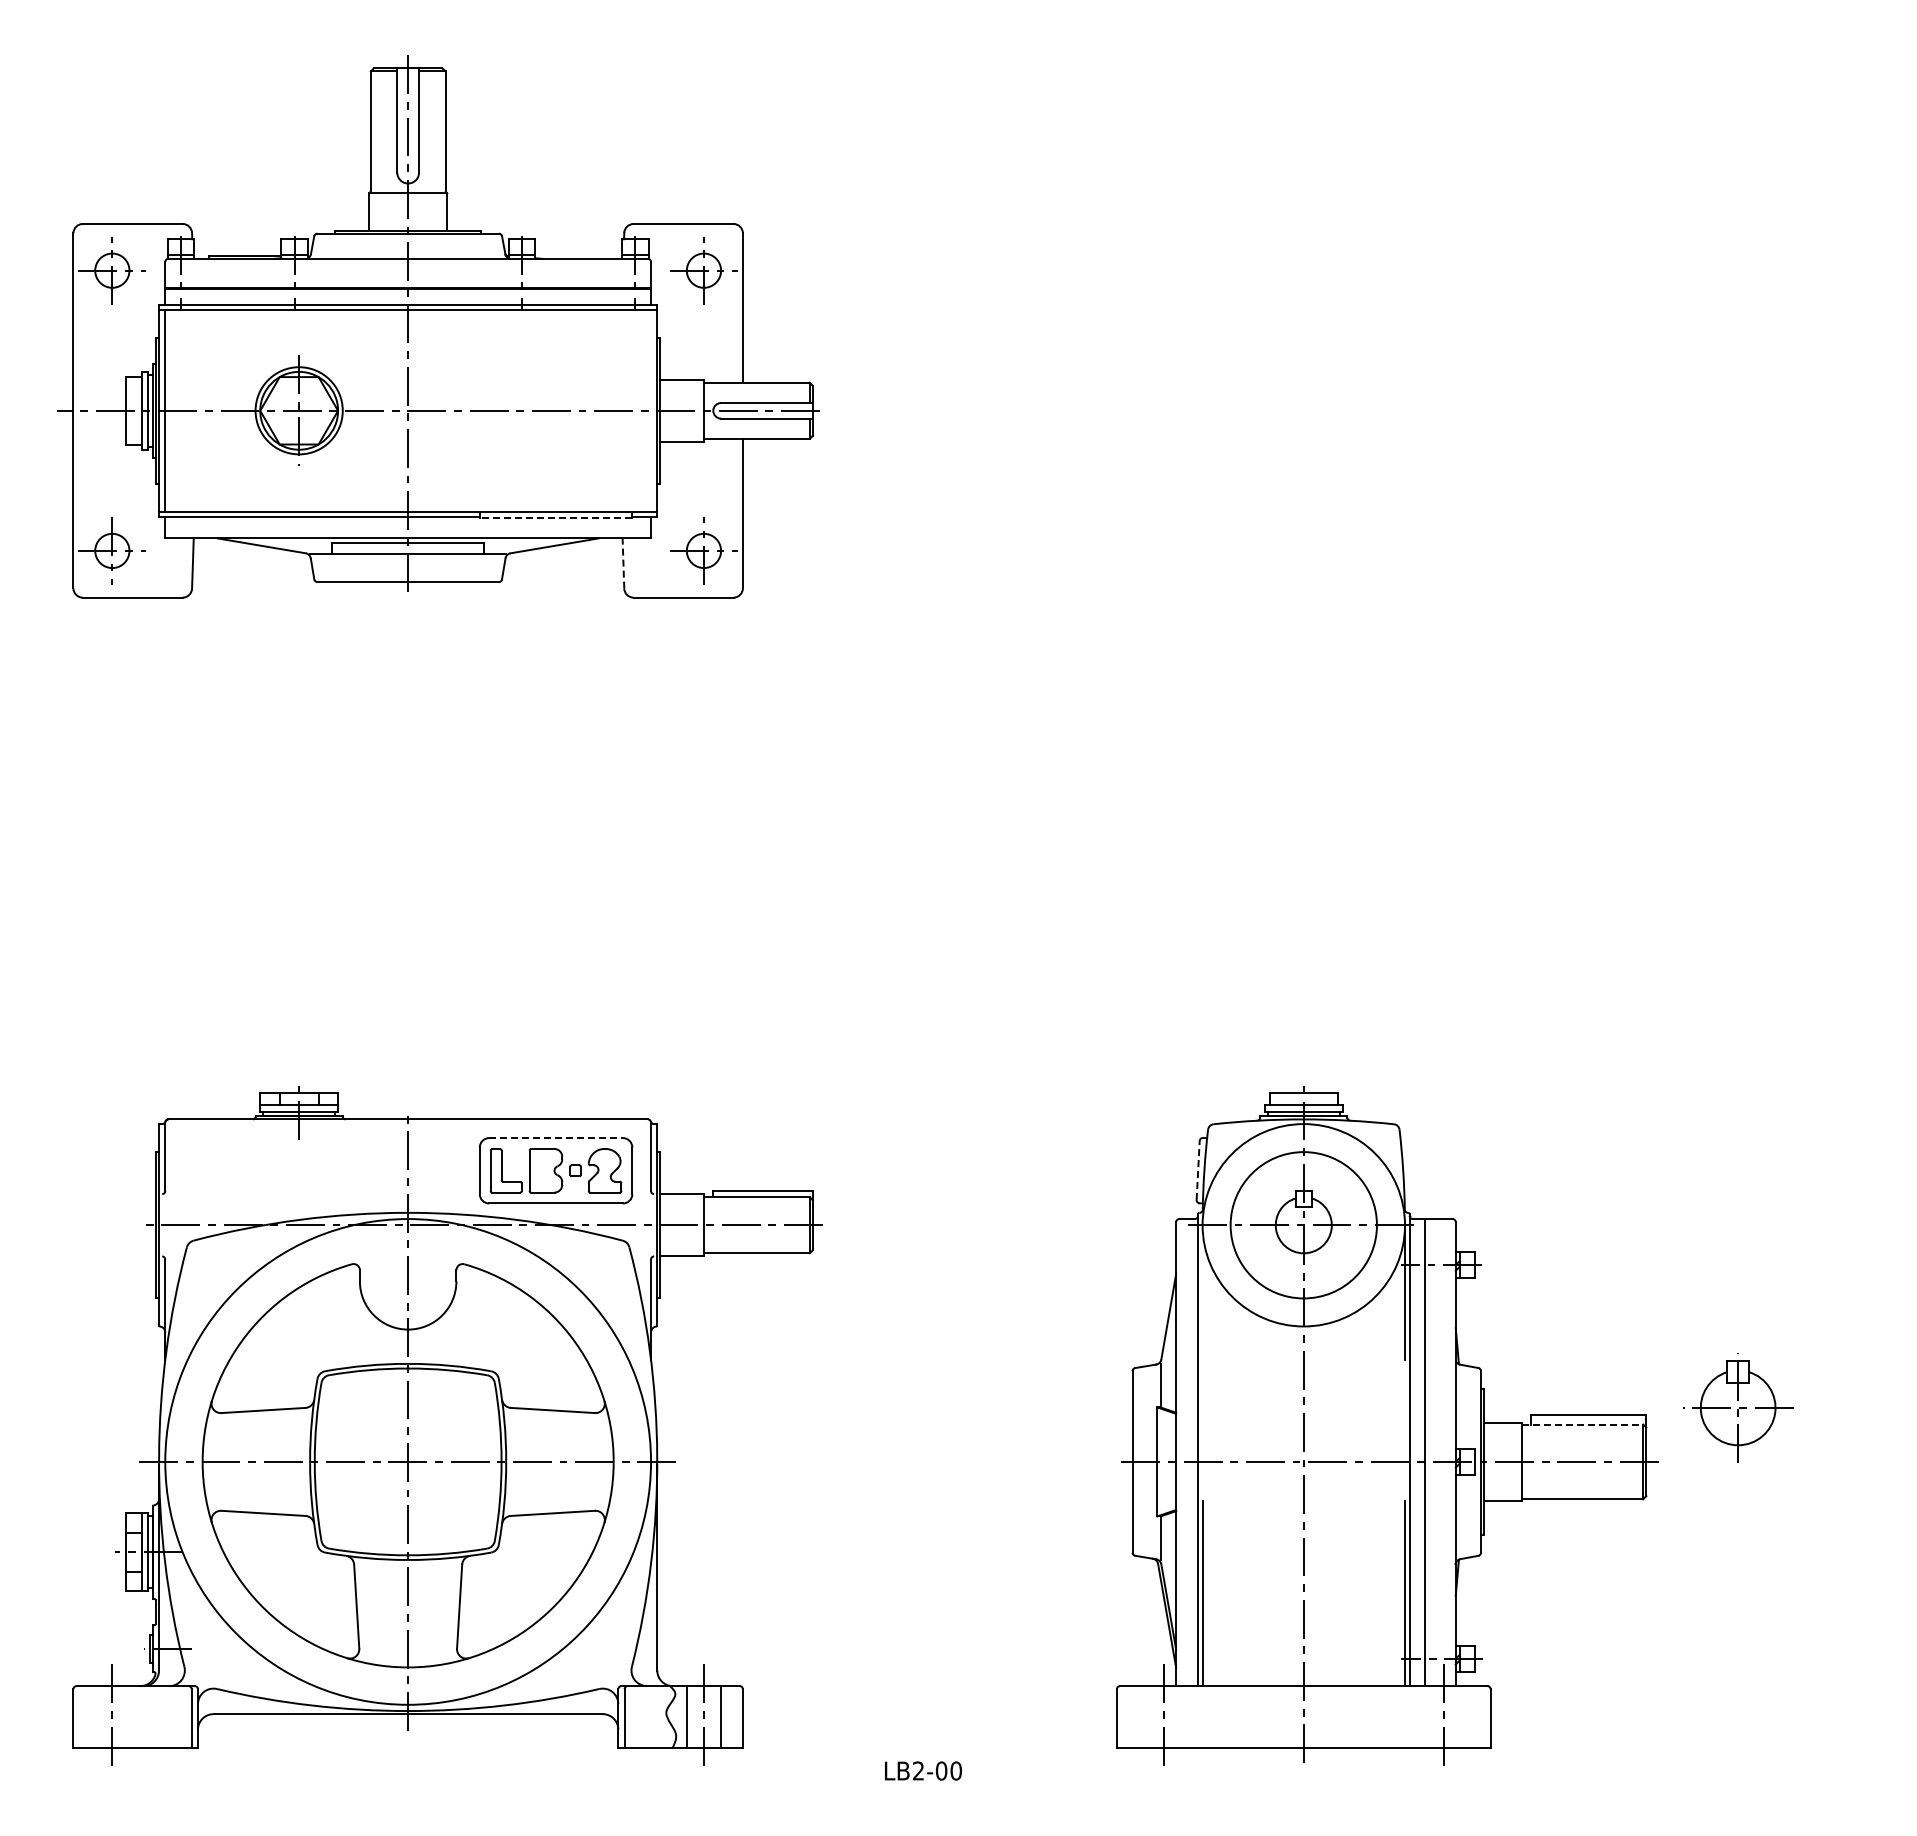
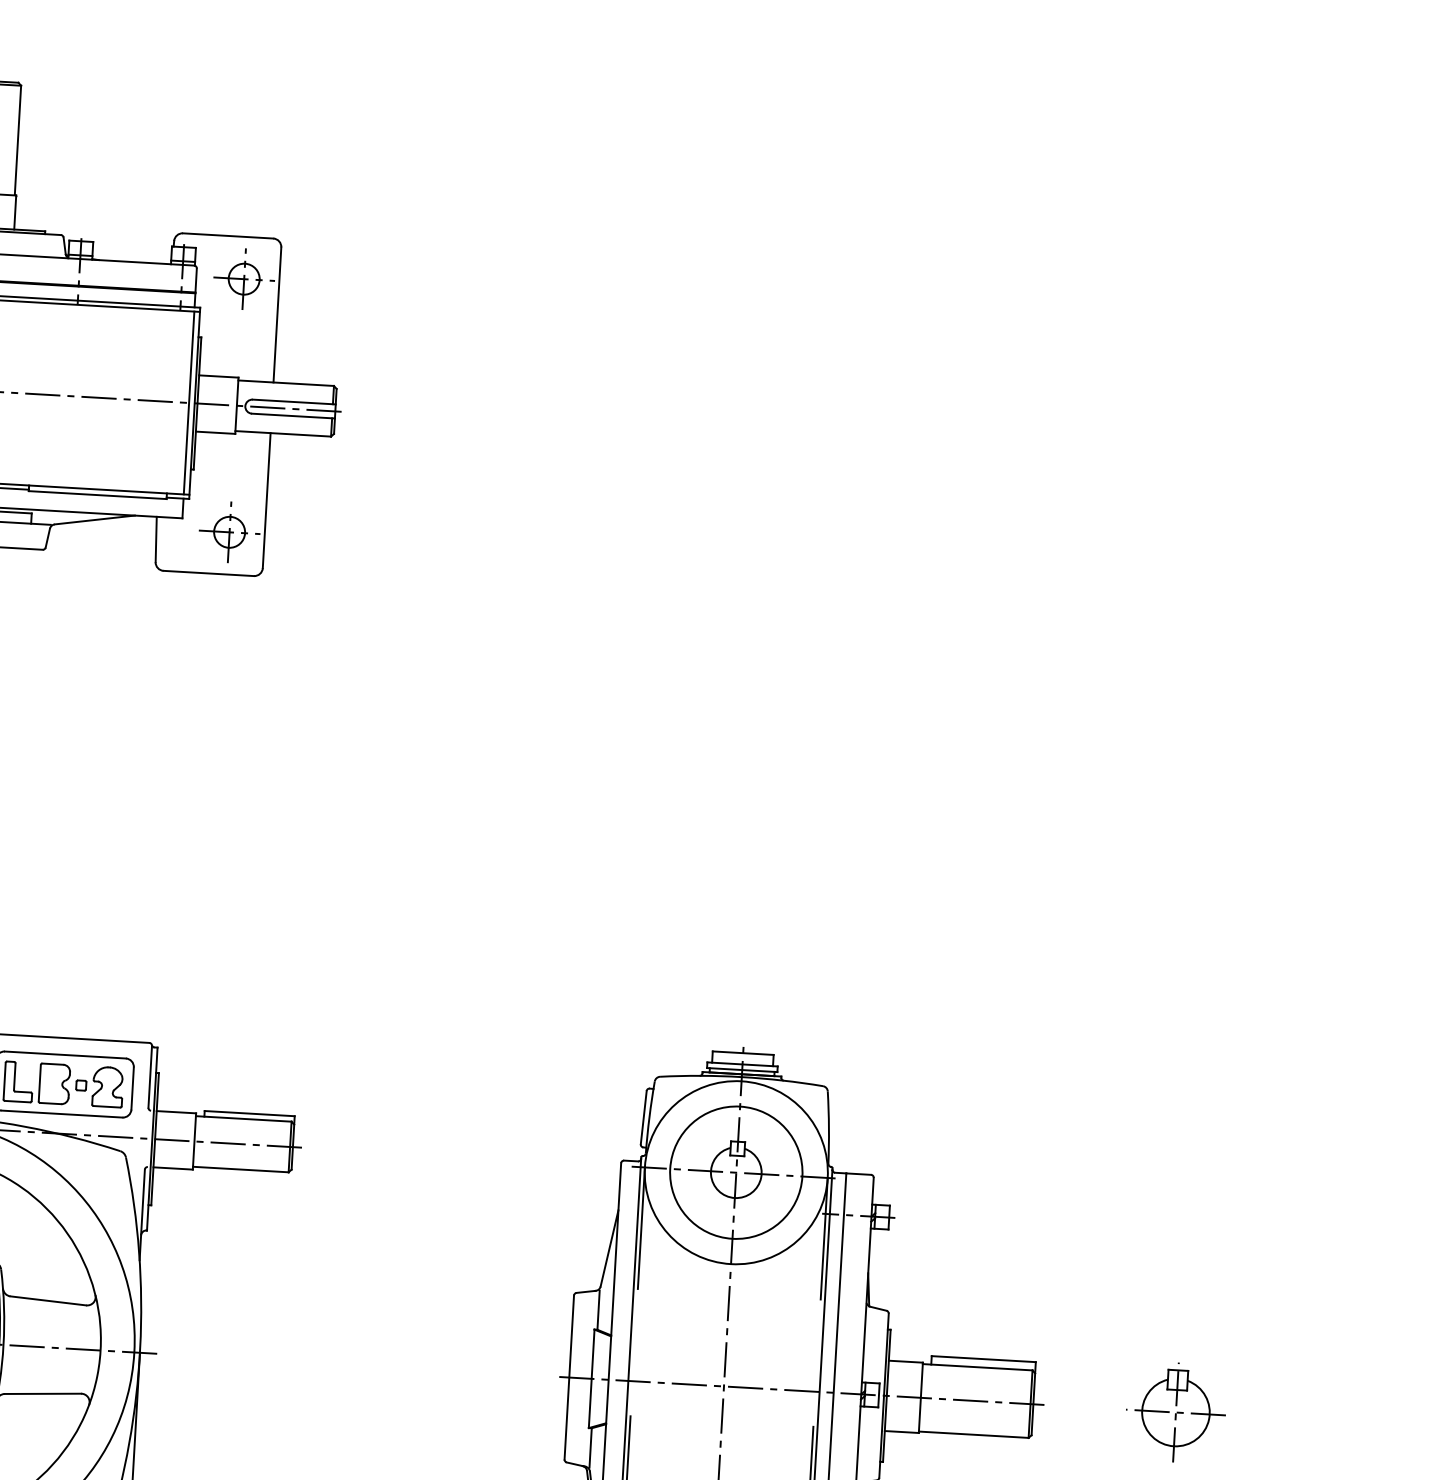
line: (651, 410) -> (189, 402), added
line: (555, 518) -> (97, 495), dashed -> solid
line: (623, 563) -> (156, 539), dashed -> solid
line: (556, 1138) -> (65, 1055), dashed -> solid
line: (1198, 1170) -> (644, 1117), dashed -> solid
line: (1202, 1292) -> (641, 1228), added
part: (1738, 1407) -> (1176, 1412), moved
line: (1582, 1424) -> (977, 1367), dashed -> solid

